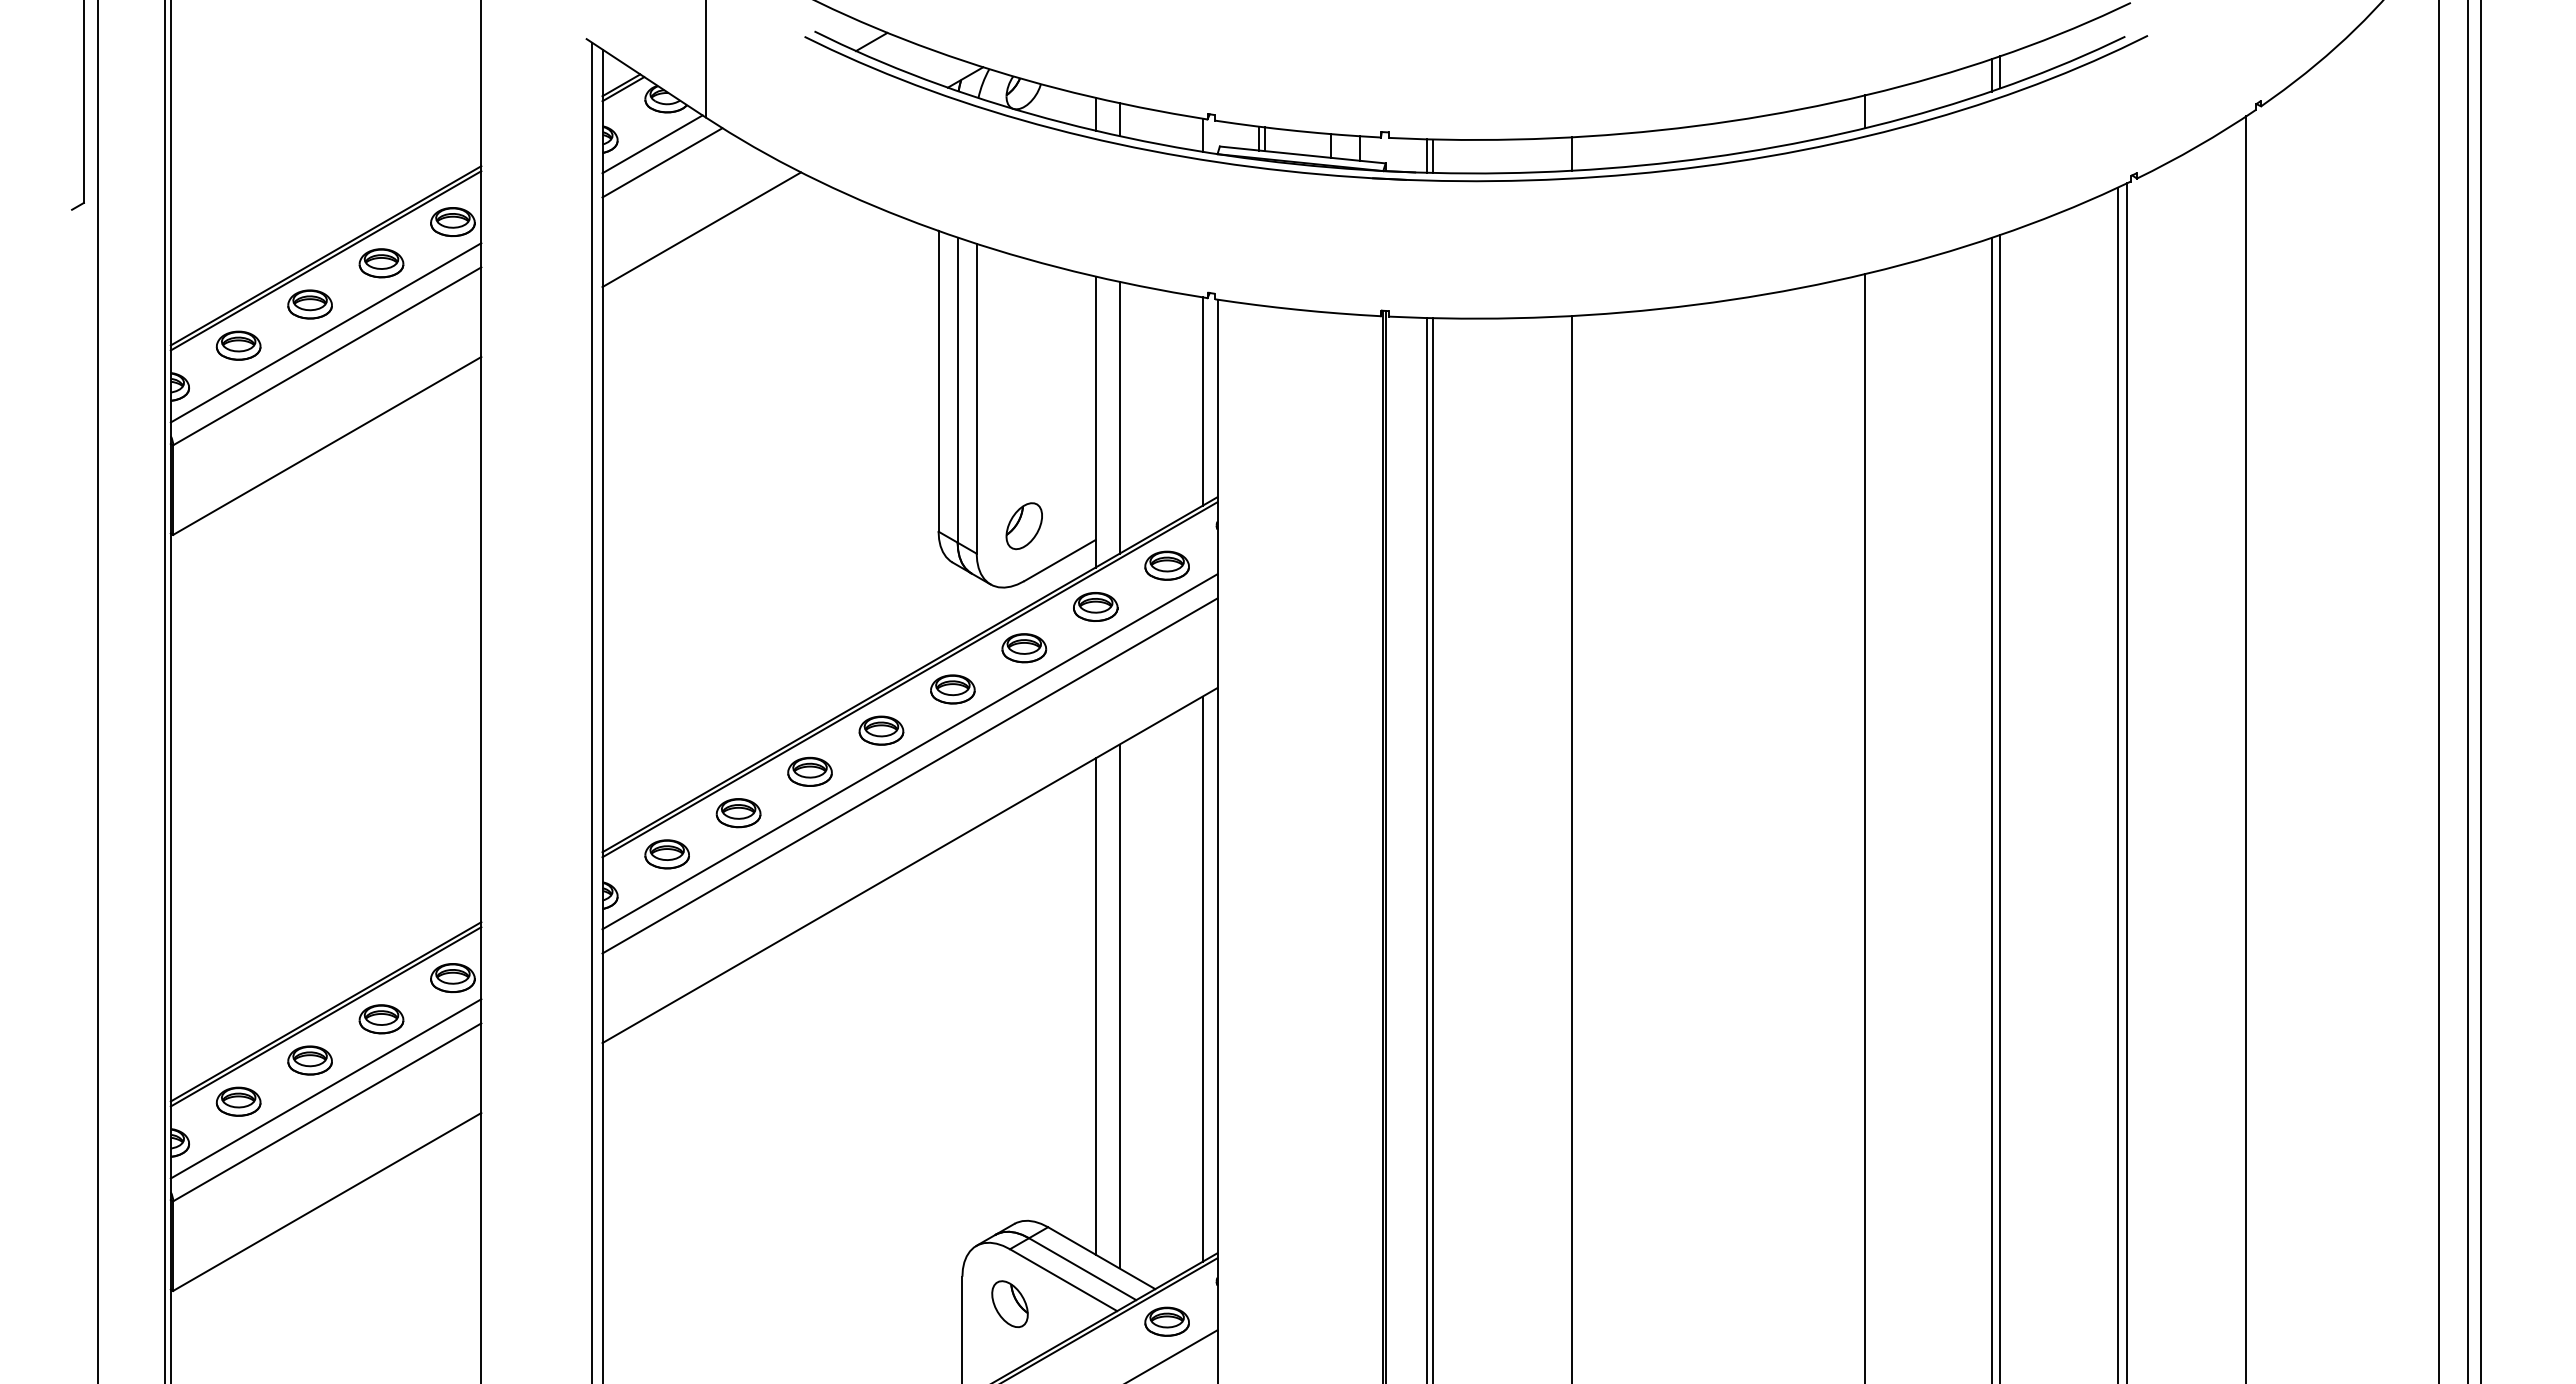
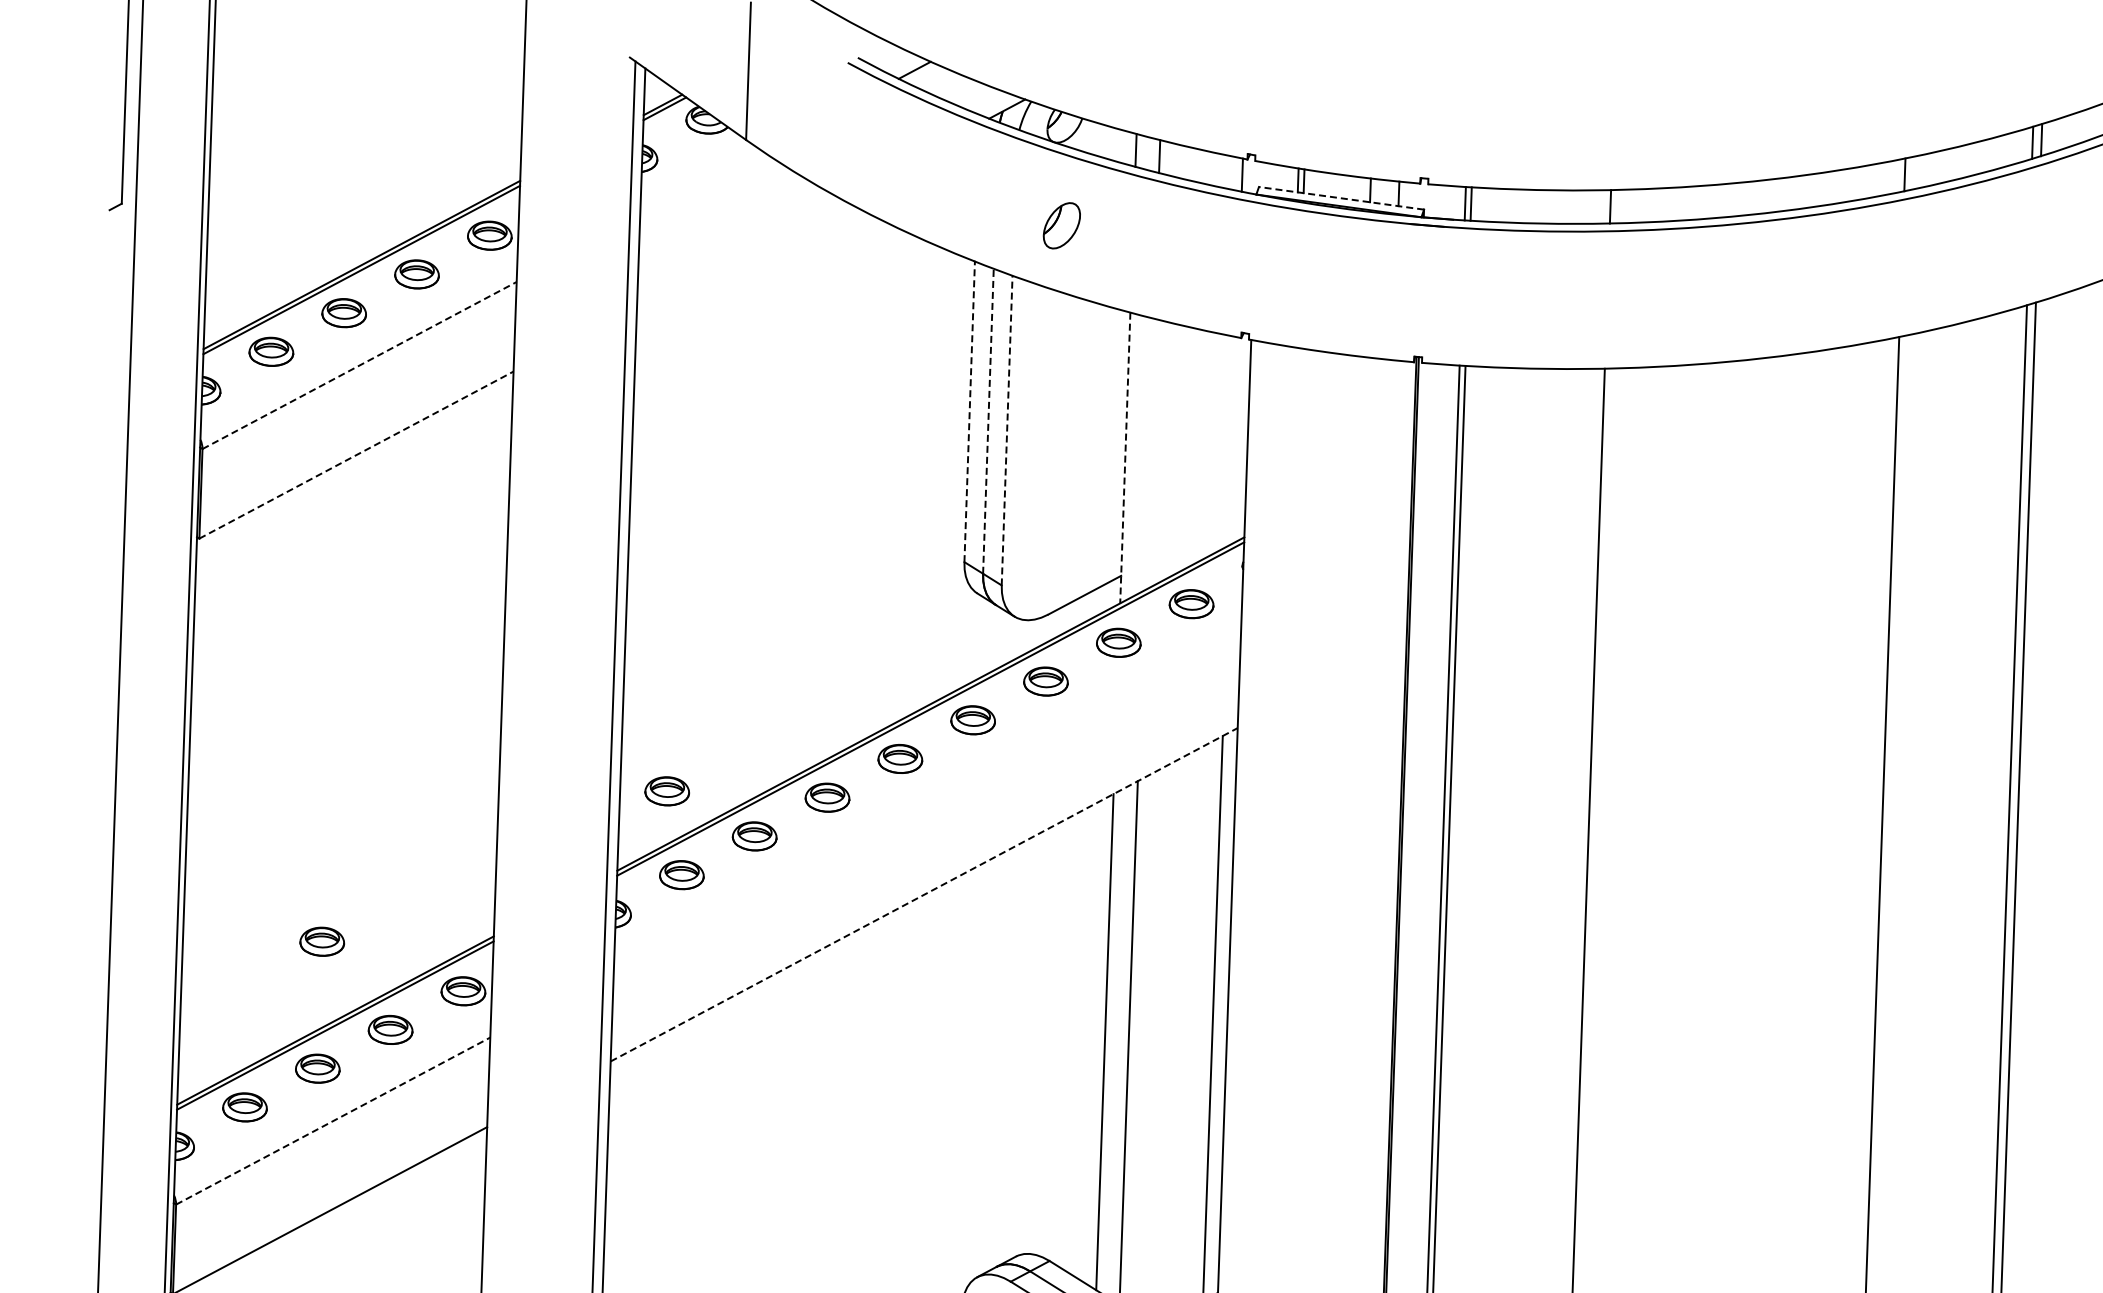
line: (652, 144) -> (692, 165), removed
line: (1302, 154) -> (1341, 197), solid -> dashed
line: (662, 162) -> (701, 183), removed
line: (701, 229) -> (738, 251), removed
line: (325, 332) -> (358, 341), removed
line: (327, 356) -> (359, 365), solid -> dashed
line: (938, 380) -> (969, 411), solid -> dashed
line: (957, 390) -> (988, 421), solid -> dashed
line: (976, 398) -> (1006, 430), solid -> dashed
line: (1202, 401) -> (1232, 441), removed
line: (1119, 417) -> (1149, 454), removed
line: (1095, 422) -> (1125, 458), solid -> dashed
line: (327, 445) -> (356, 454), solid -> dashed
part: (1023, 526) -> (1061, 226), moved
line: (909, 751) -> (927, 780), removed
part: (649, 771) -> (667, 791), added
line: (909, 775) -> (926, 804), removed
line: (910, 865) -> (924, 894), solid -> dashed
part: (309, 933) -> (321, 941), added
line: (325, 1088) -> (332, 1097), removed
line: (327, 1112) -> (333, 1121), solid -> dashed

